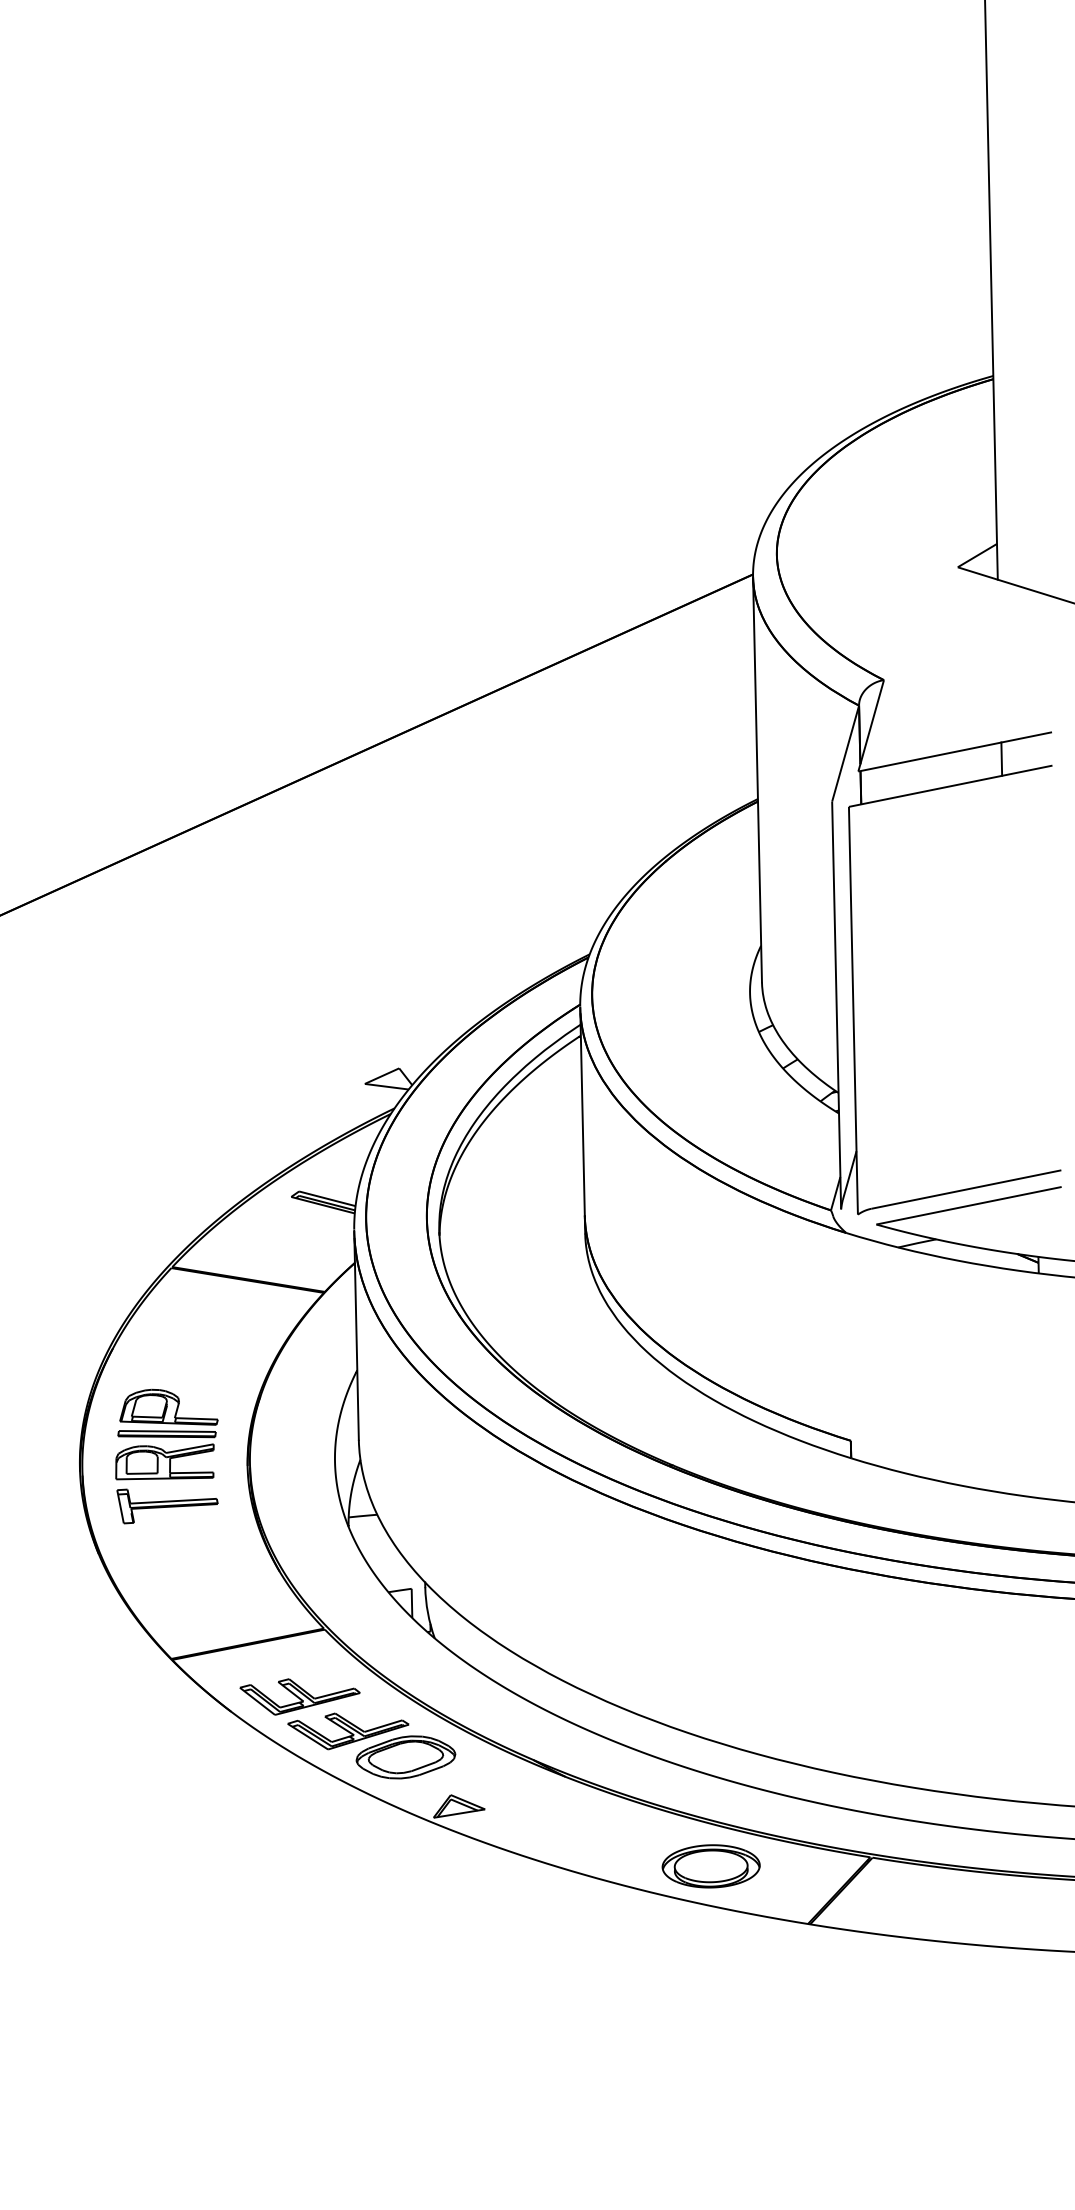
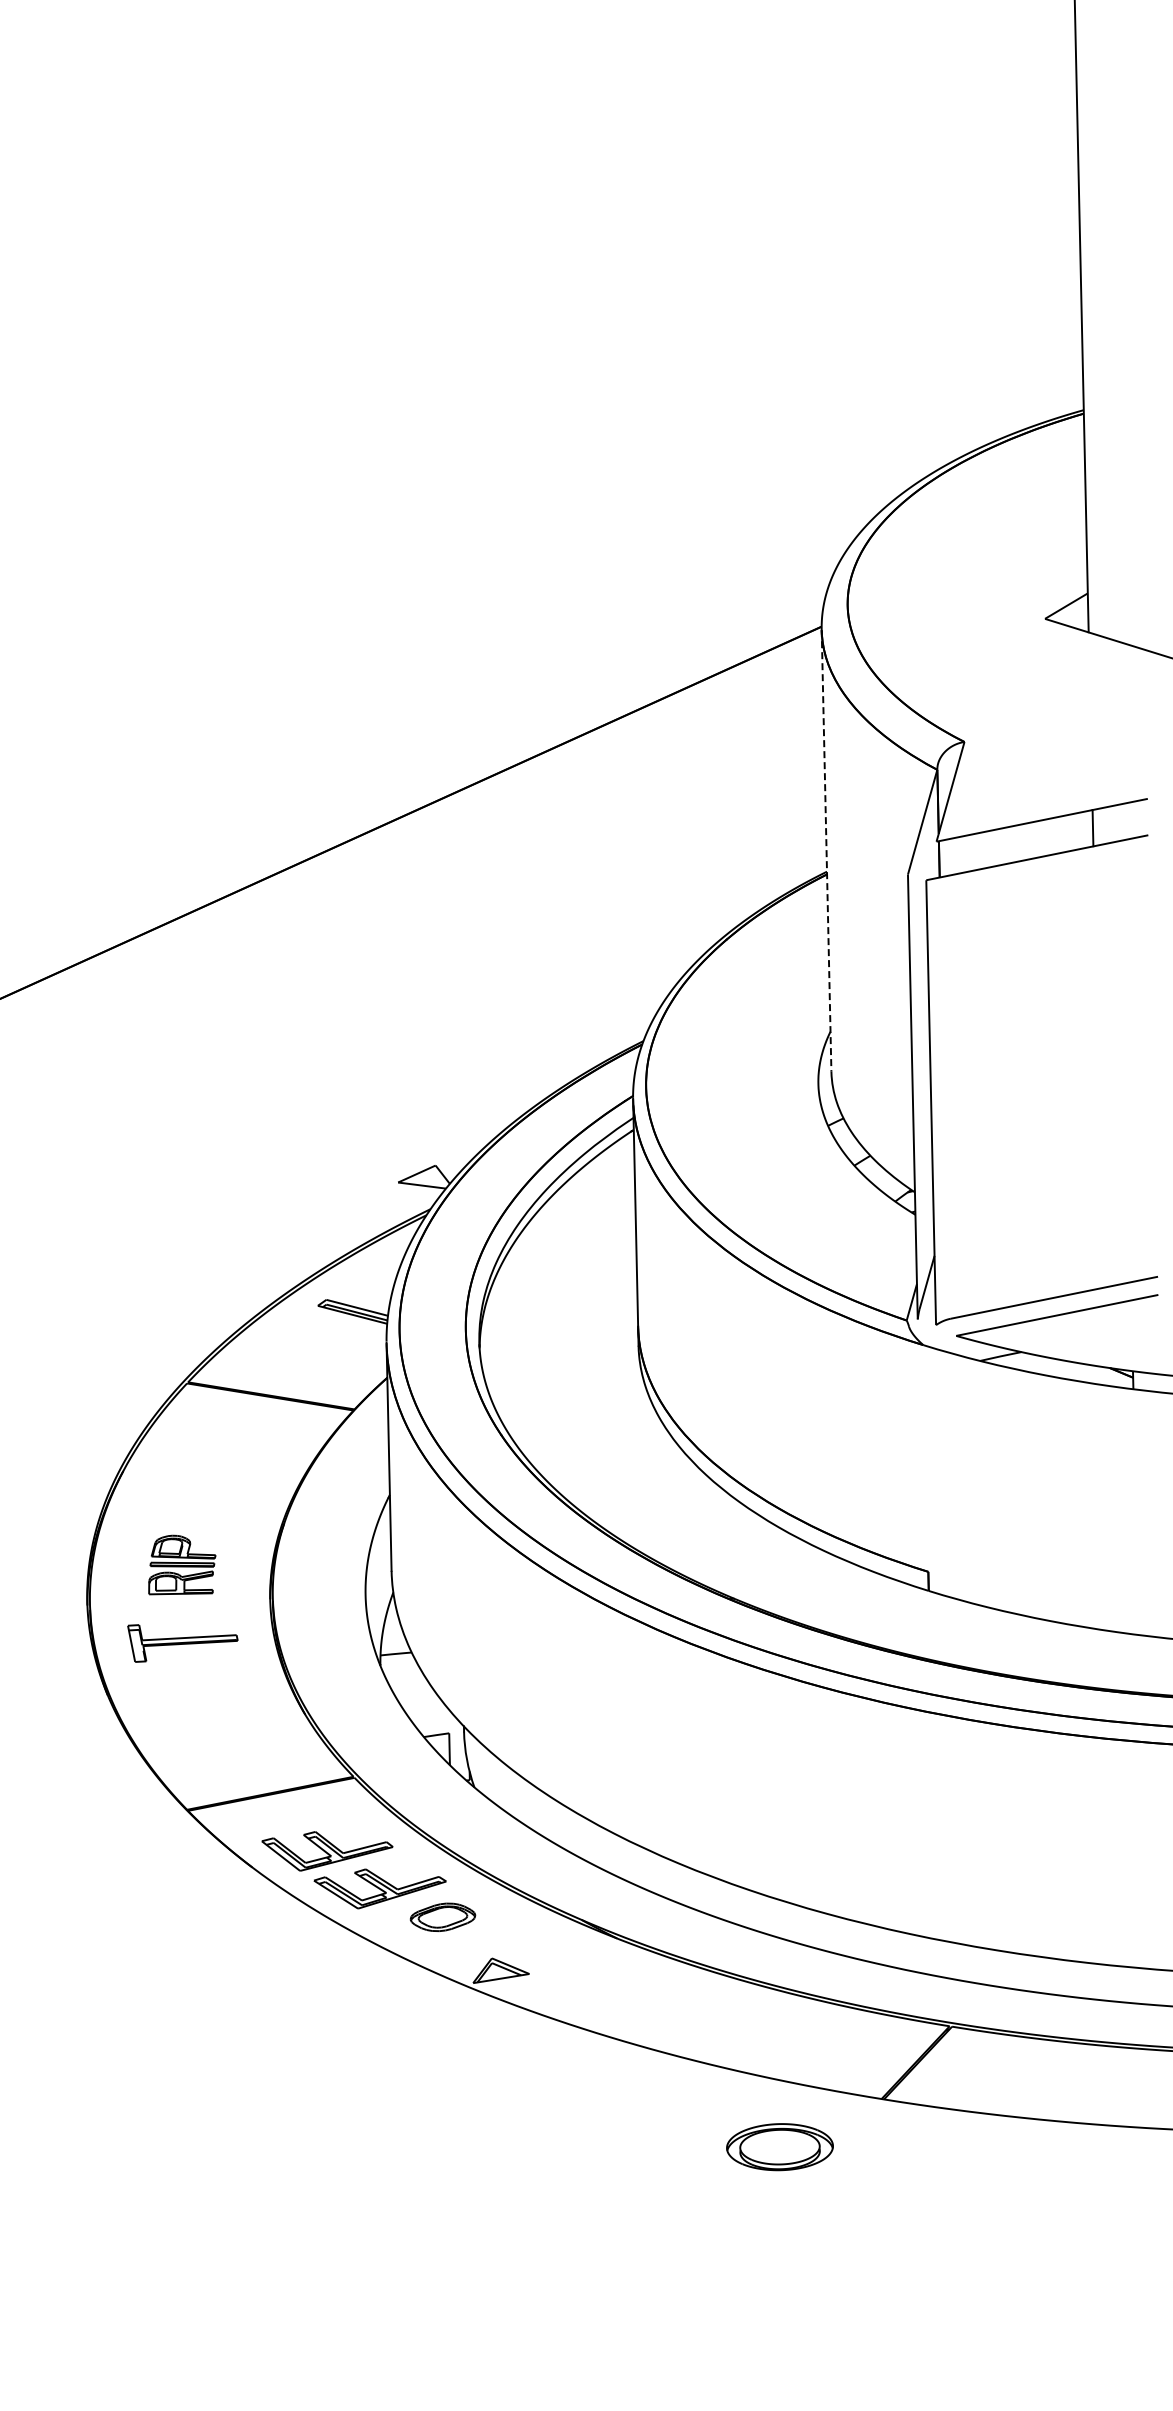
line: (757, 779) -> (826, 850), solid -> dashed
part: (167, 1434) -> (182, 1564), size x0.6
part: (405, 1757) -> (442, 1917), size x0.6
part: (710, 1866) -> (779, 2147), moved

